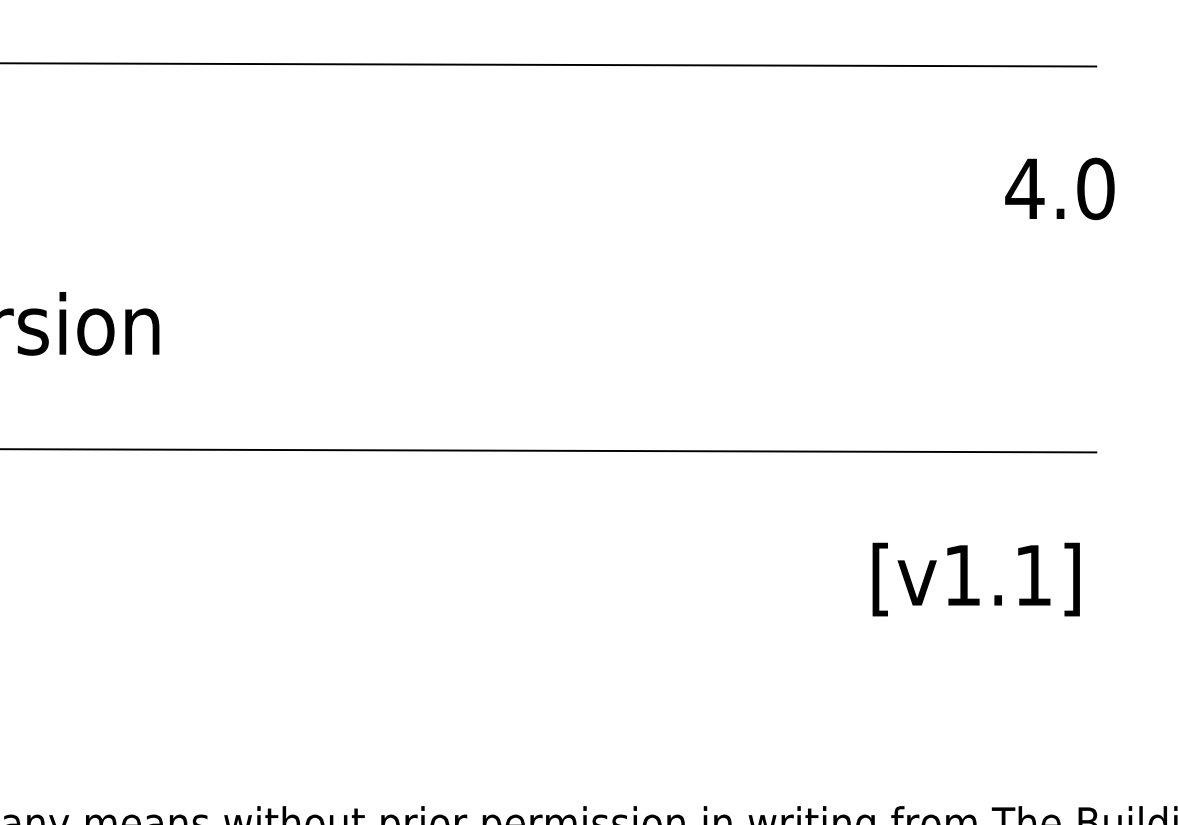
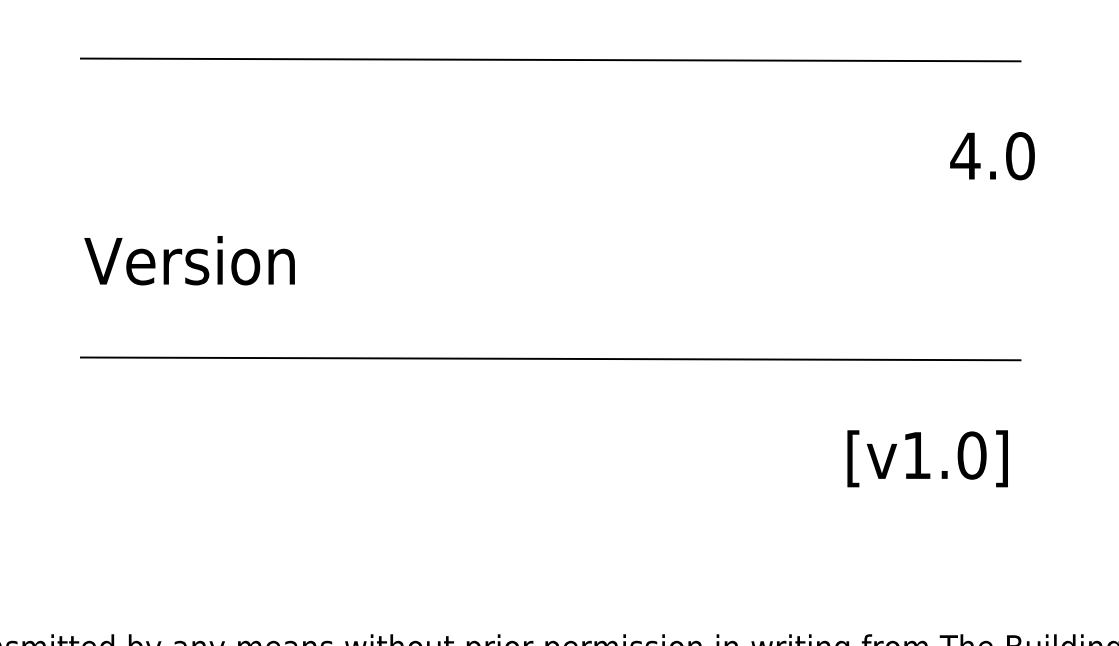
text: (1032, 575) -> (971, 455), [v1.1] -> [v1.0]

